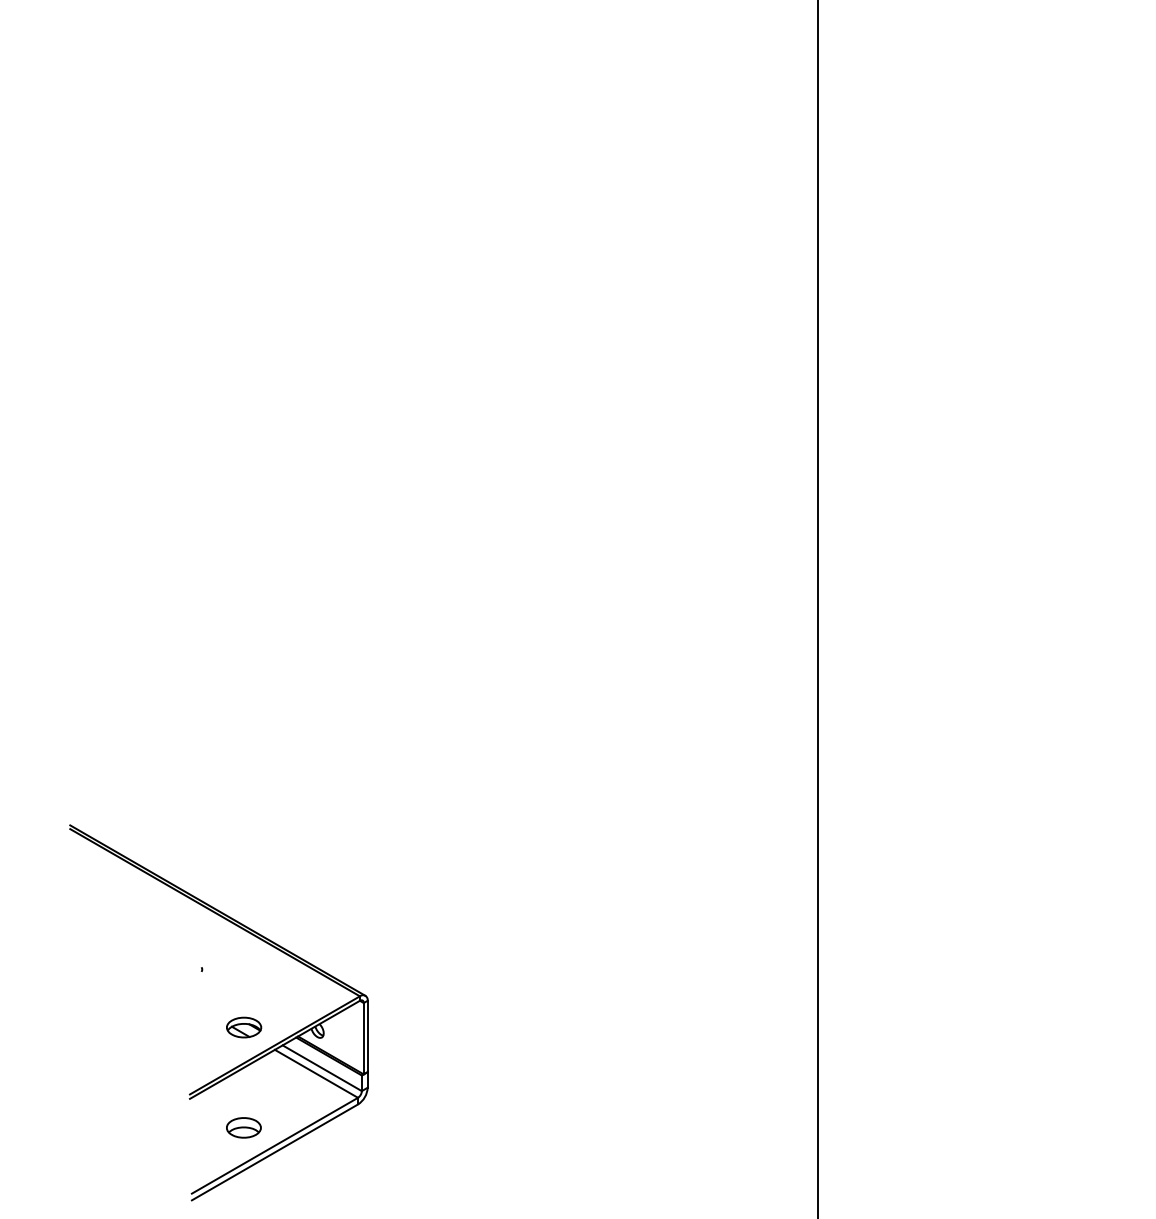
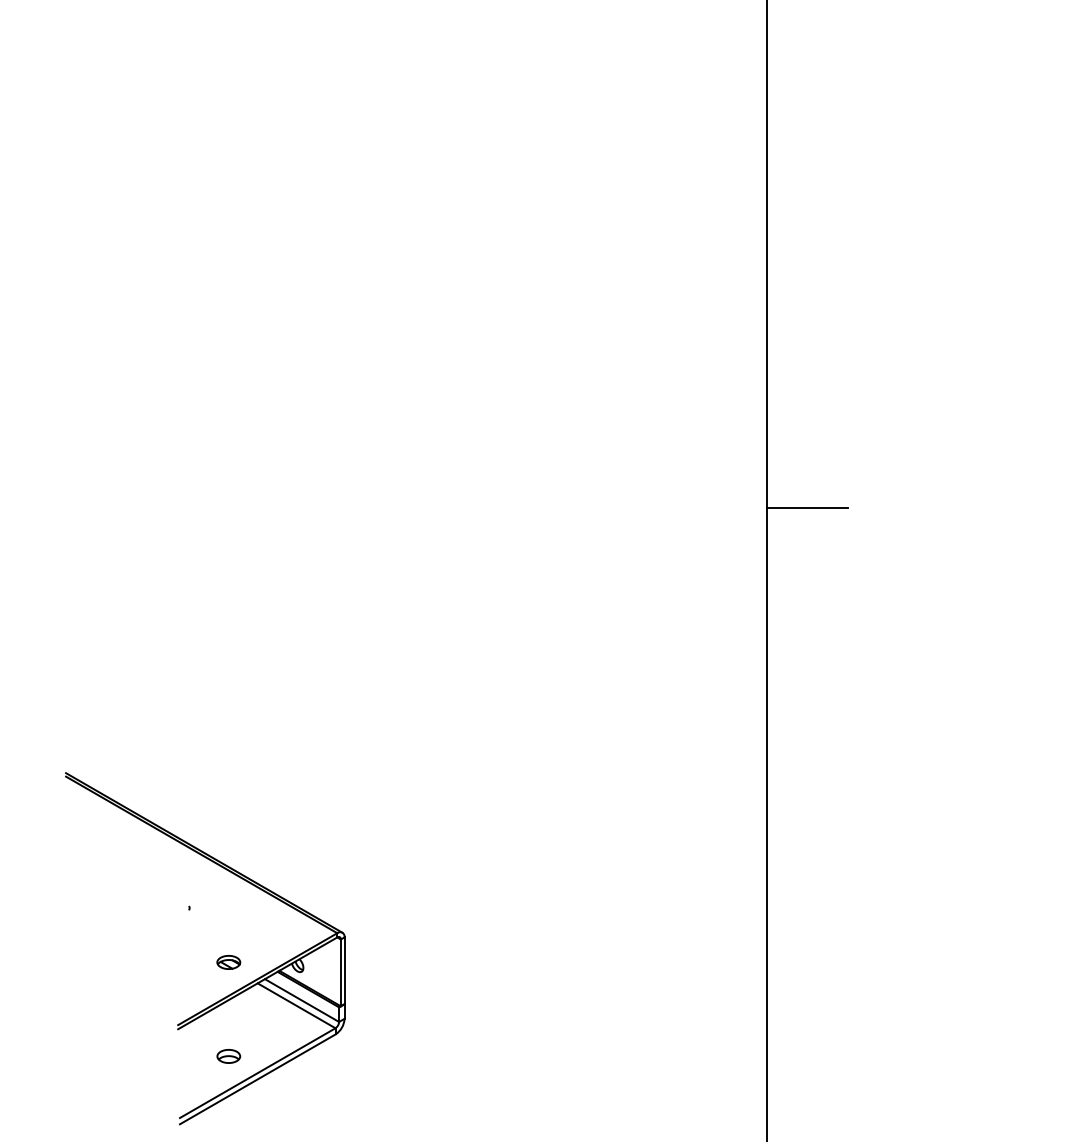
line: (861, 542) -> (806, 508), added
part: (243, 1027) -> (228, 962), size x0.71
part: (244, 1127) -> (229, 1056), size x0.71

